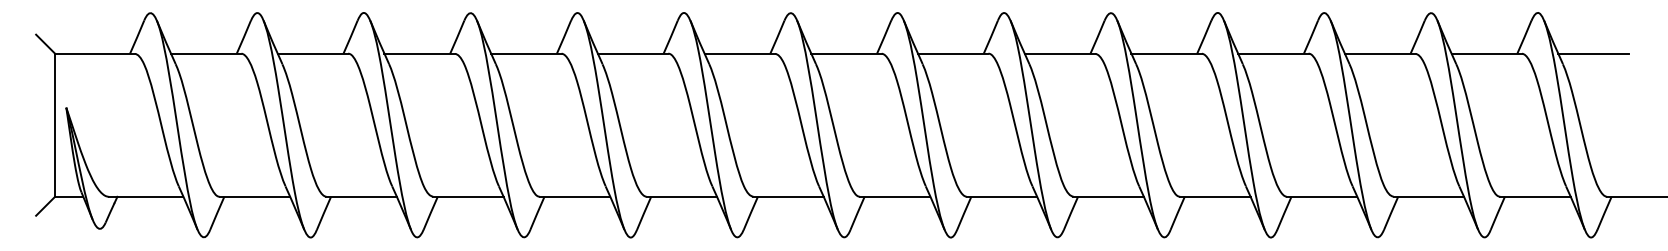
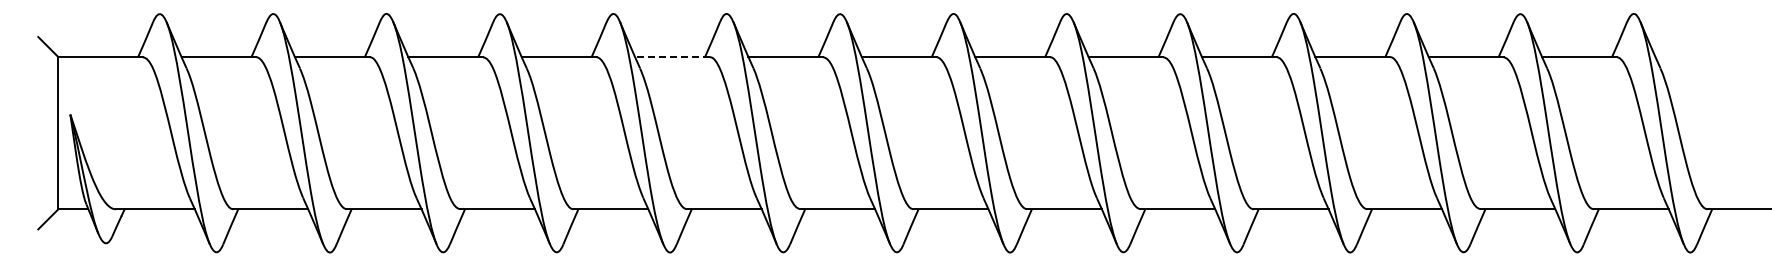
line: (633, 53) -> (672, 57), solid -> dashed
line: (1593, 53) -> (1692, 57), removed

